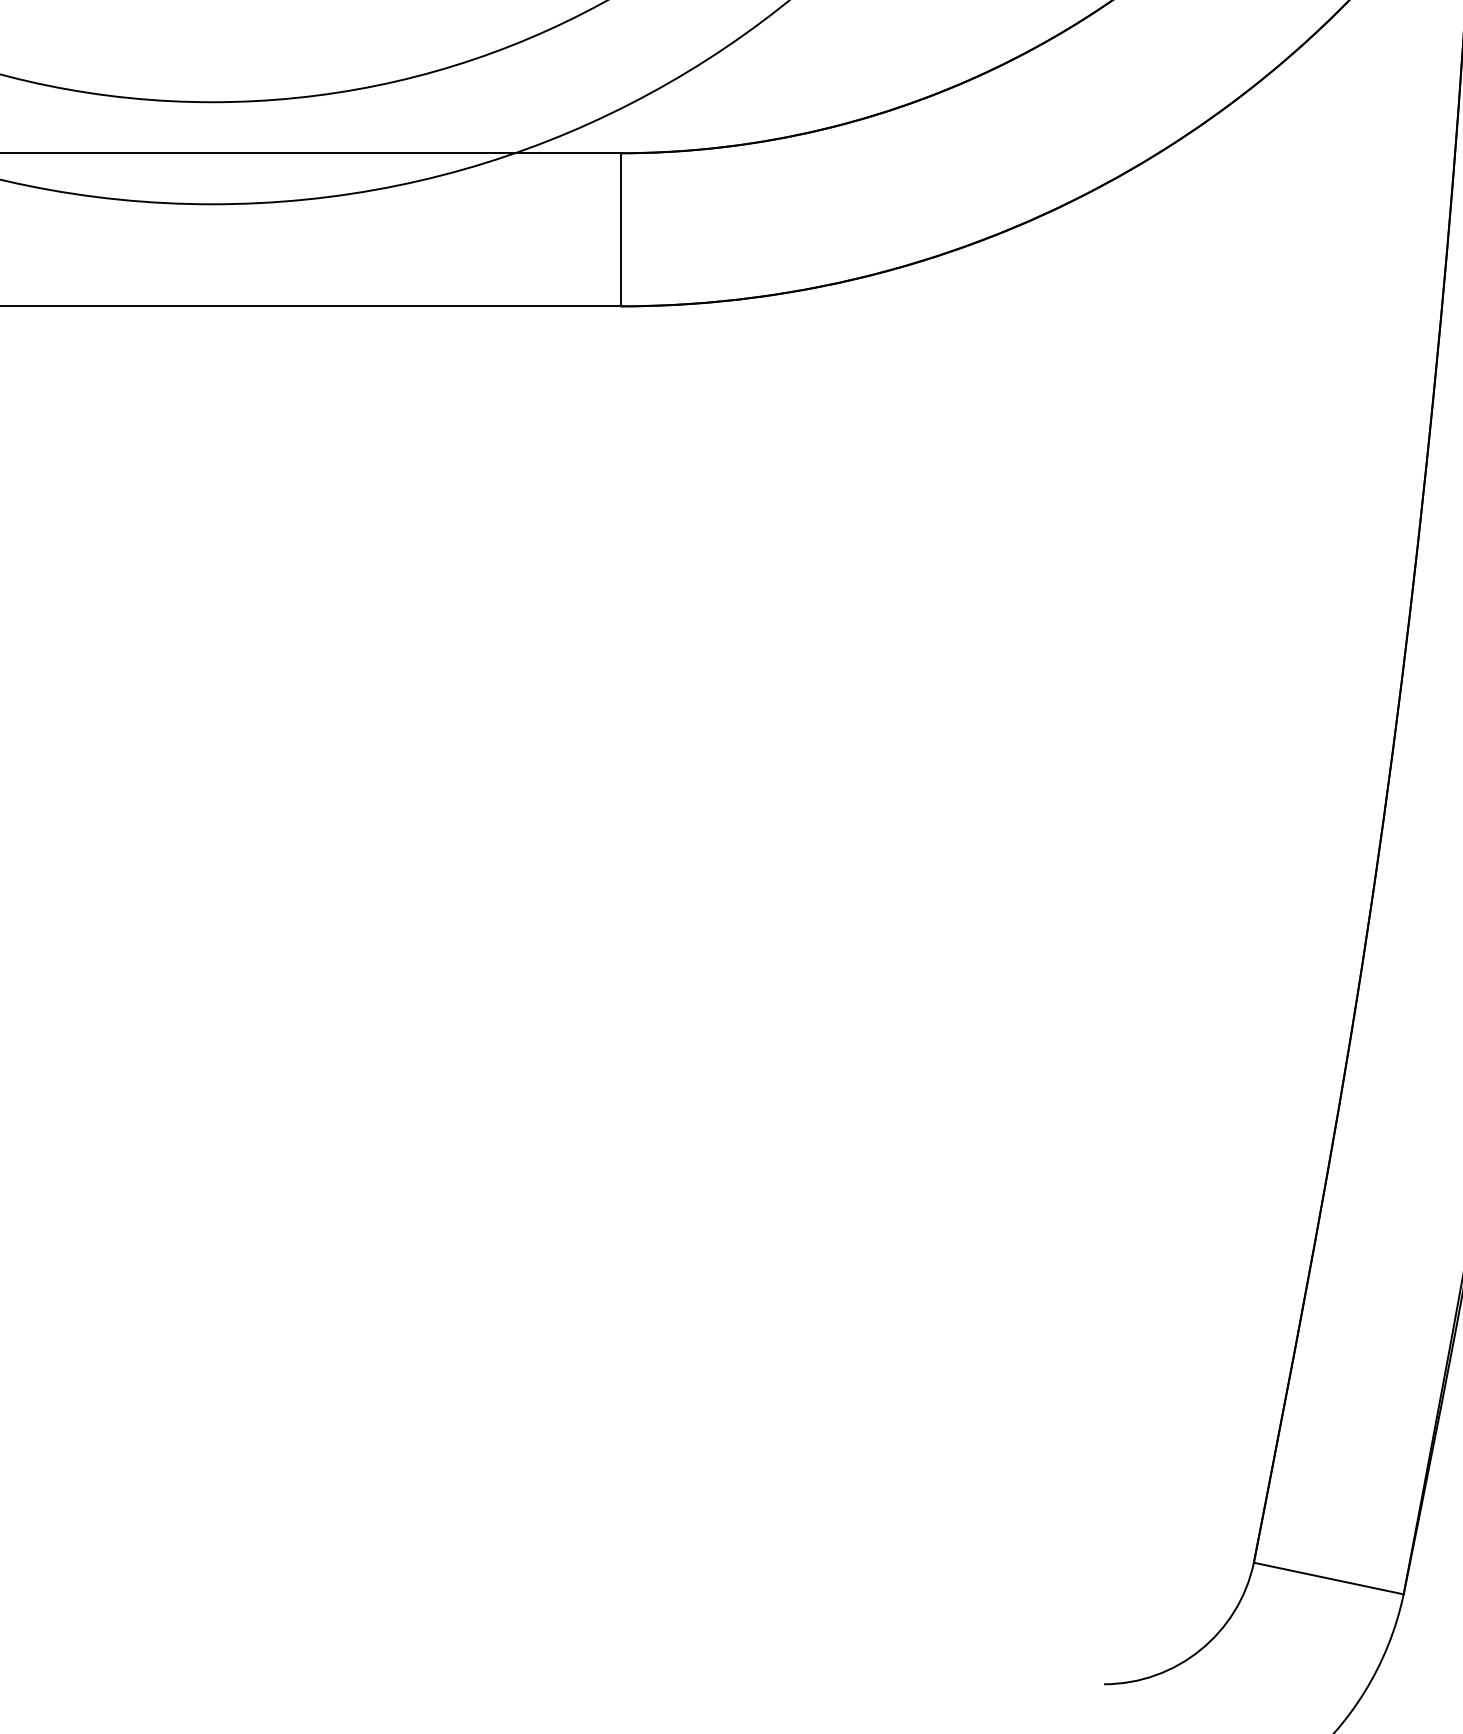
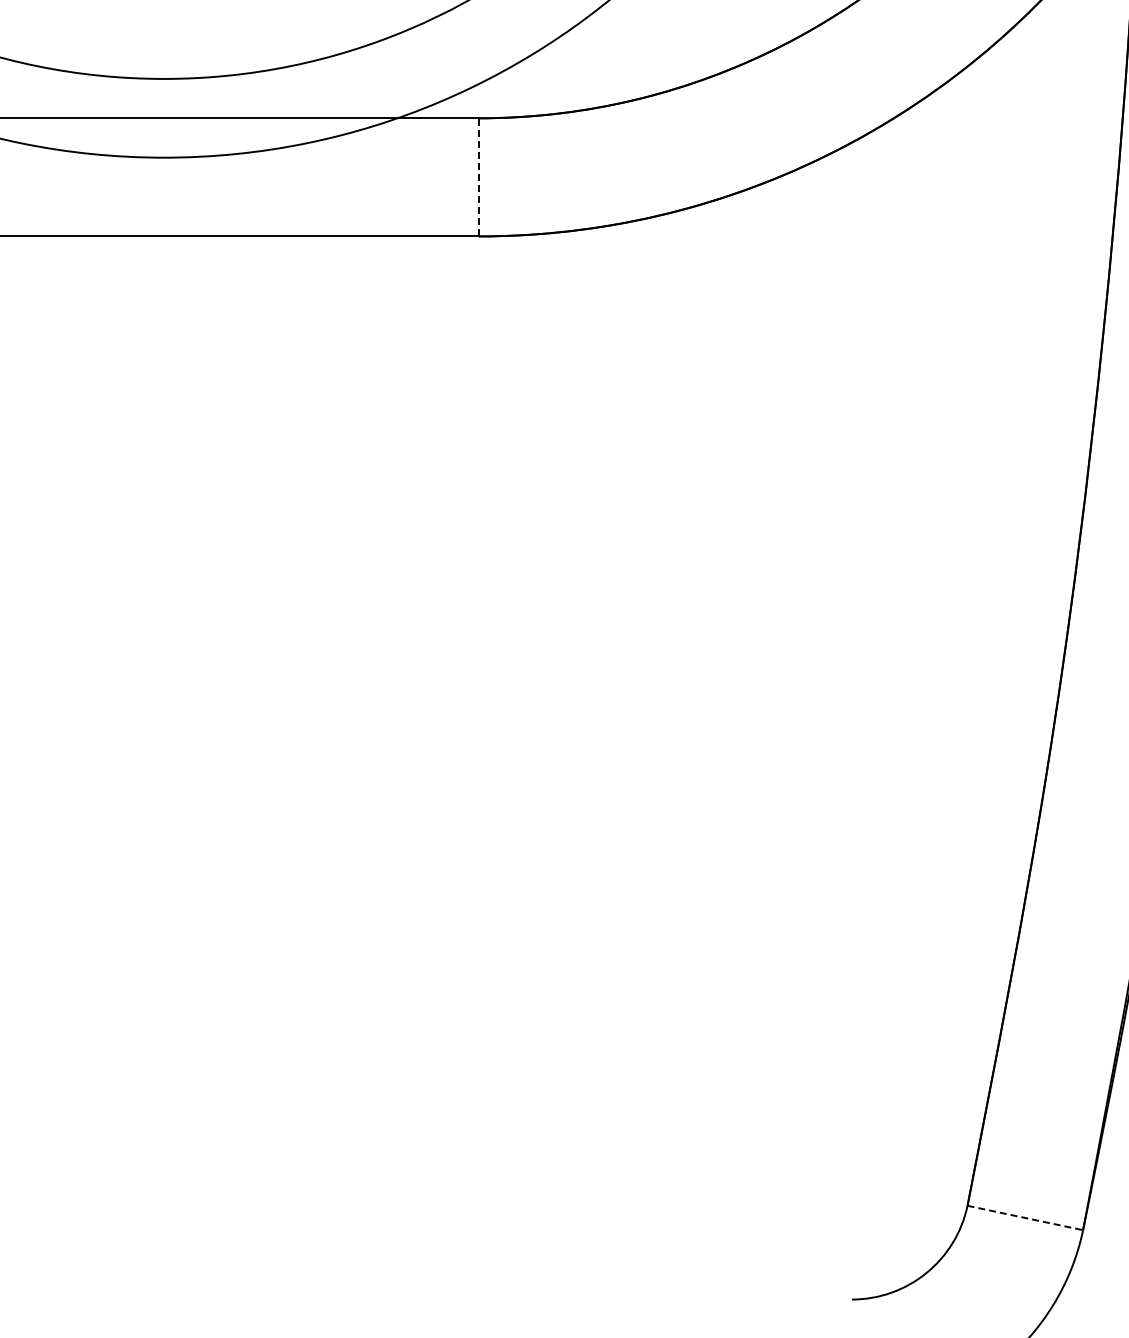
line: (620, 228) -> (478, 176), solid -> dashed
line: (1329, 1579) -> (1025, 1218), solid -> dashed

